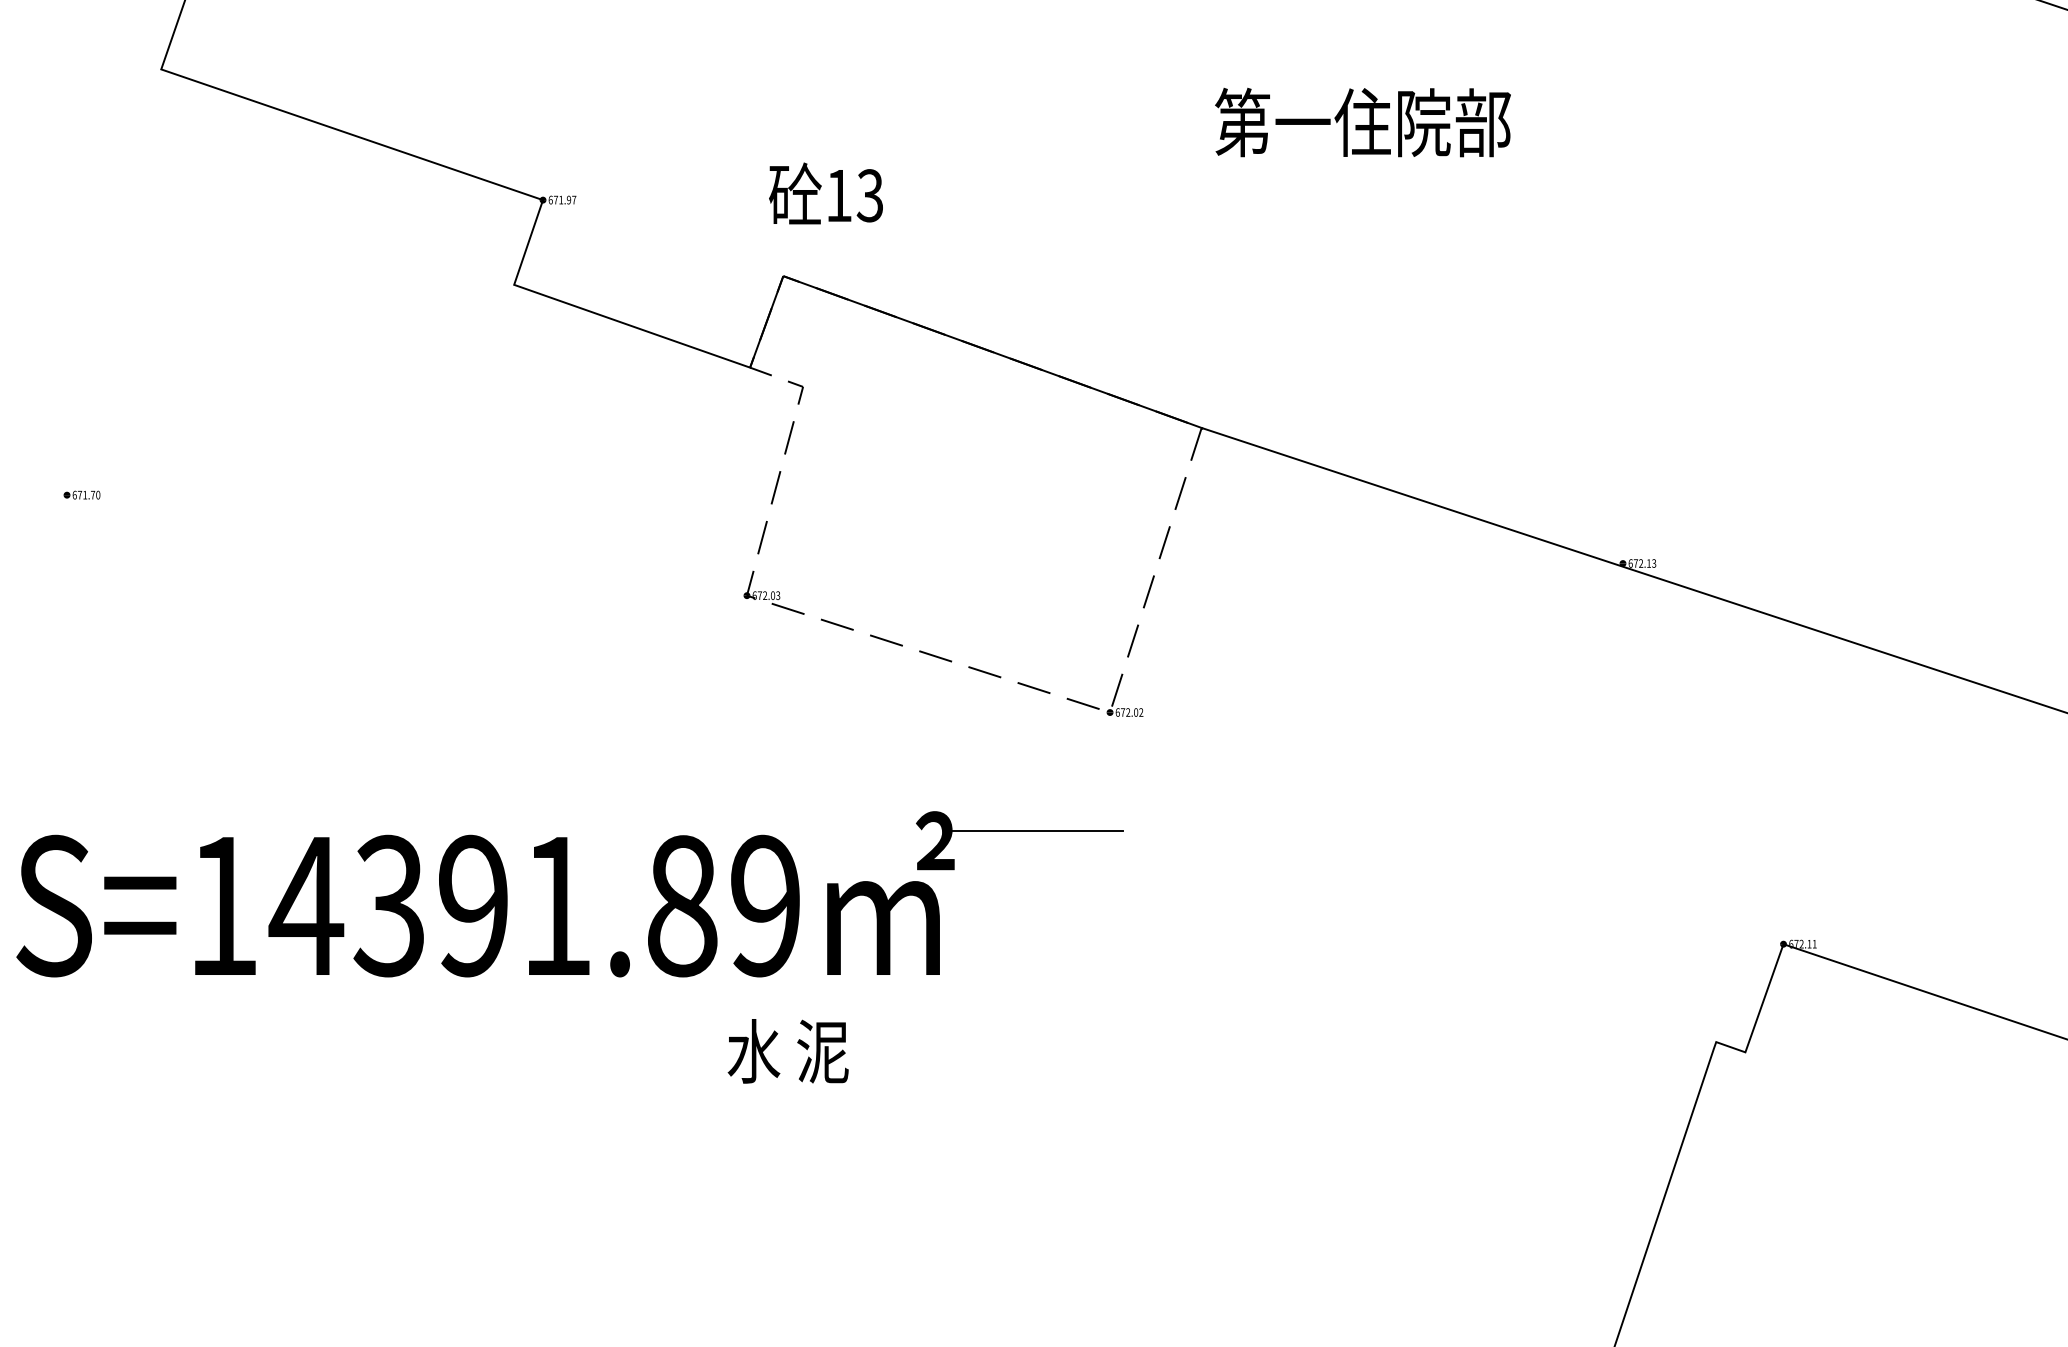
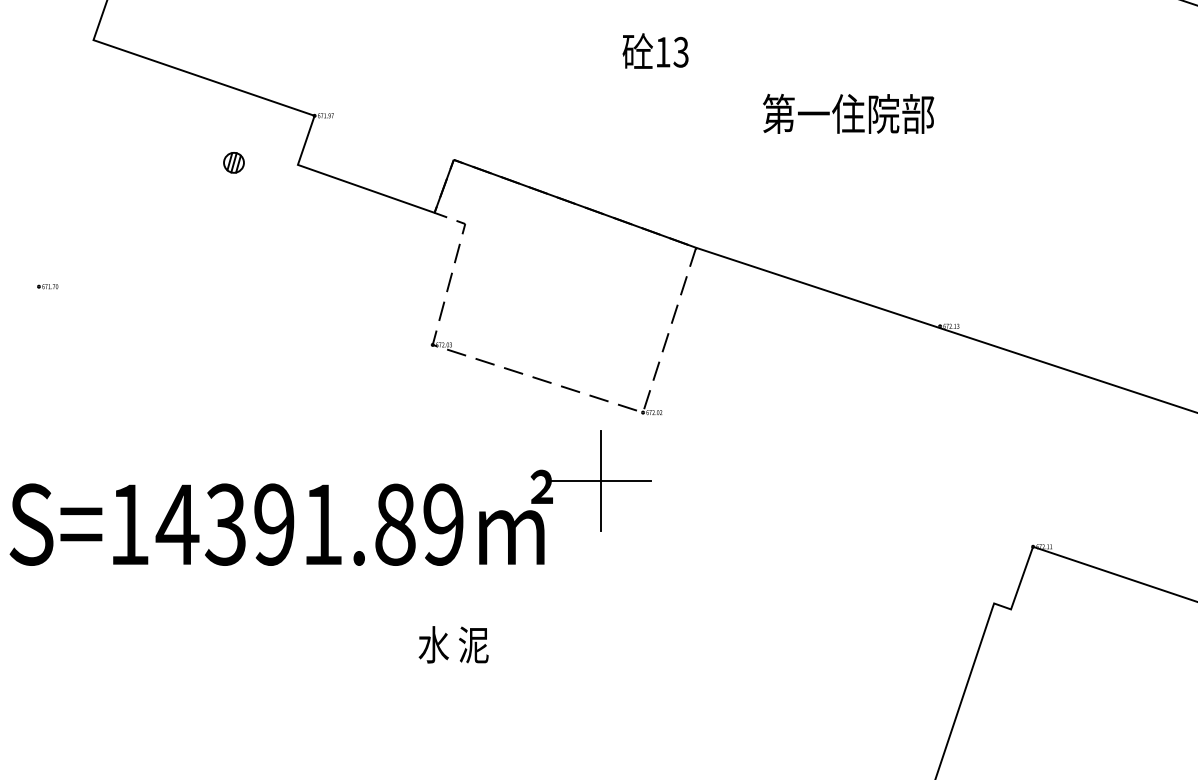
text: (1362, 121) -> (848, 113), moved
text: (825, 192) -> (655, 50), moved
part: (402, 280) -> (233, 162), added
line: (1036, 829) -> (600, 480), added
text: (787, 1050) -> (453, 644), moved

